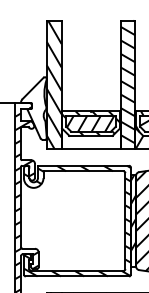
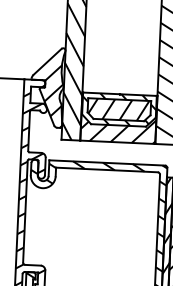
hatch: (38, 114) -> (53, 95), added
hatch: (90, 131) -> (118, 119), added

